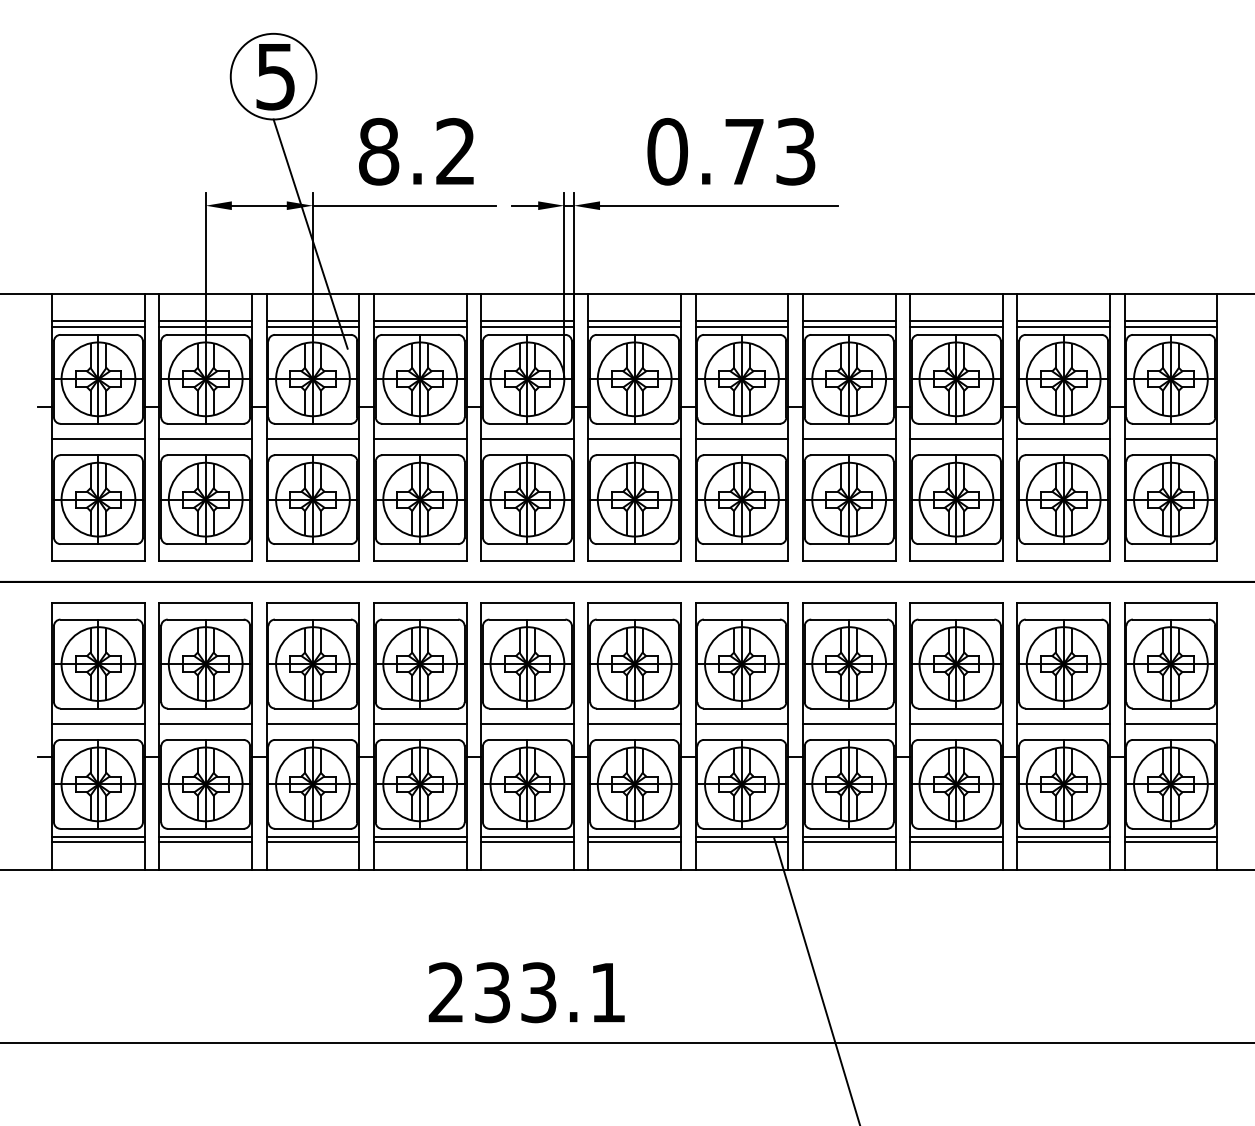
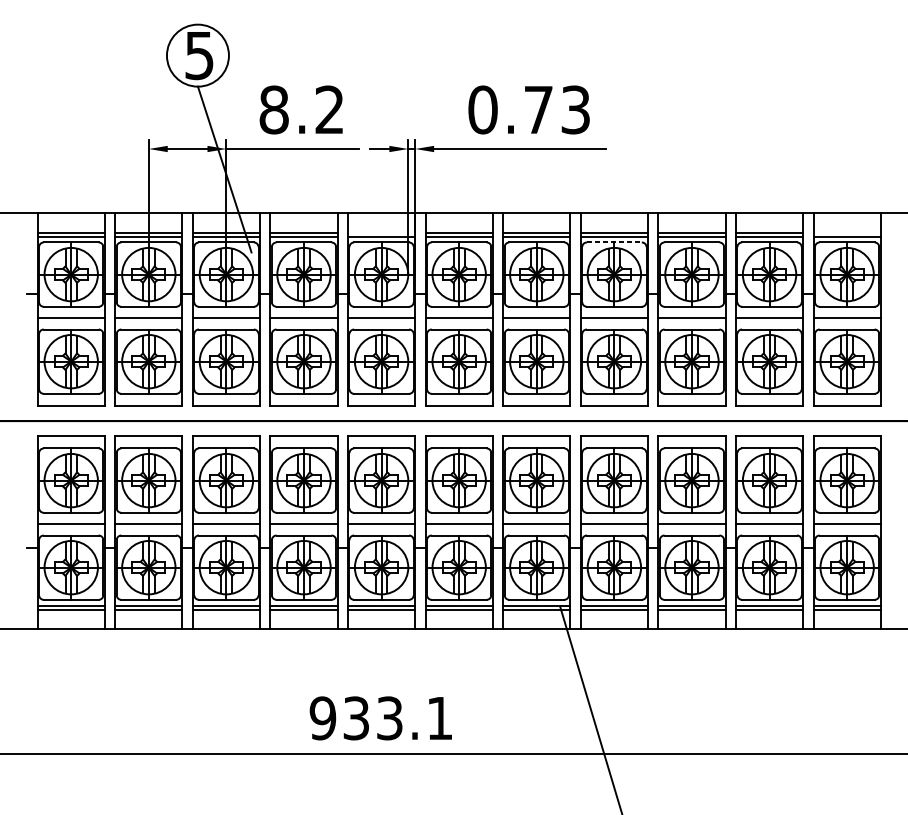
line: (527, 321) -> (381, 232), removed
line: (1170, 321) -> (846, 232), removed
line: (849, 334) -> (614, 242), solid -> dashed
text: (446, 992) -> (323, 718), 233.1 -> 933.1

